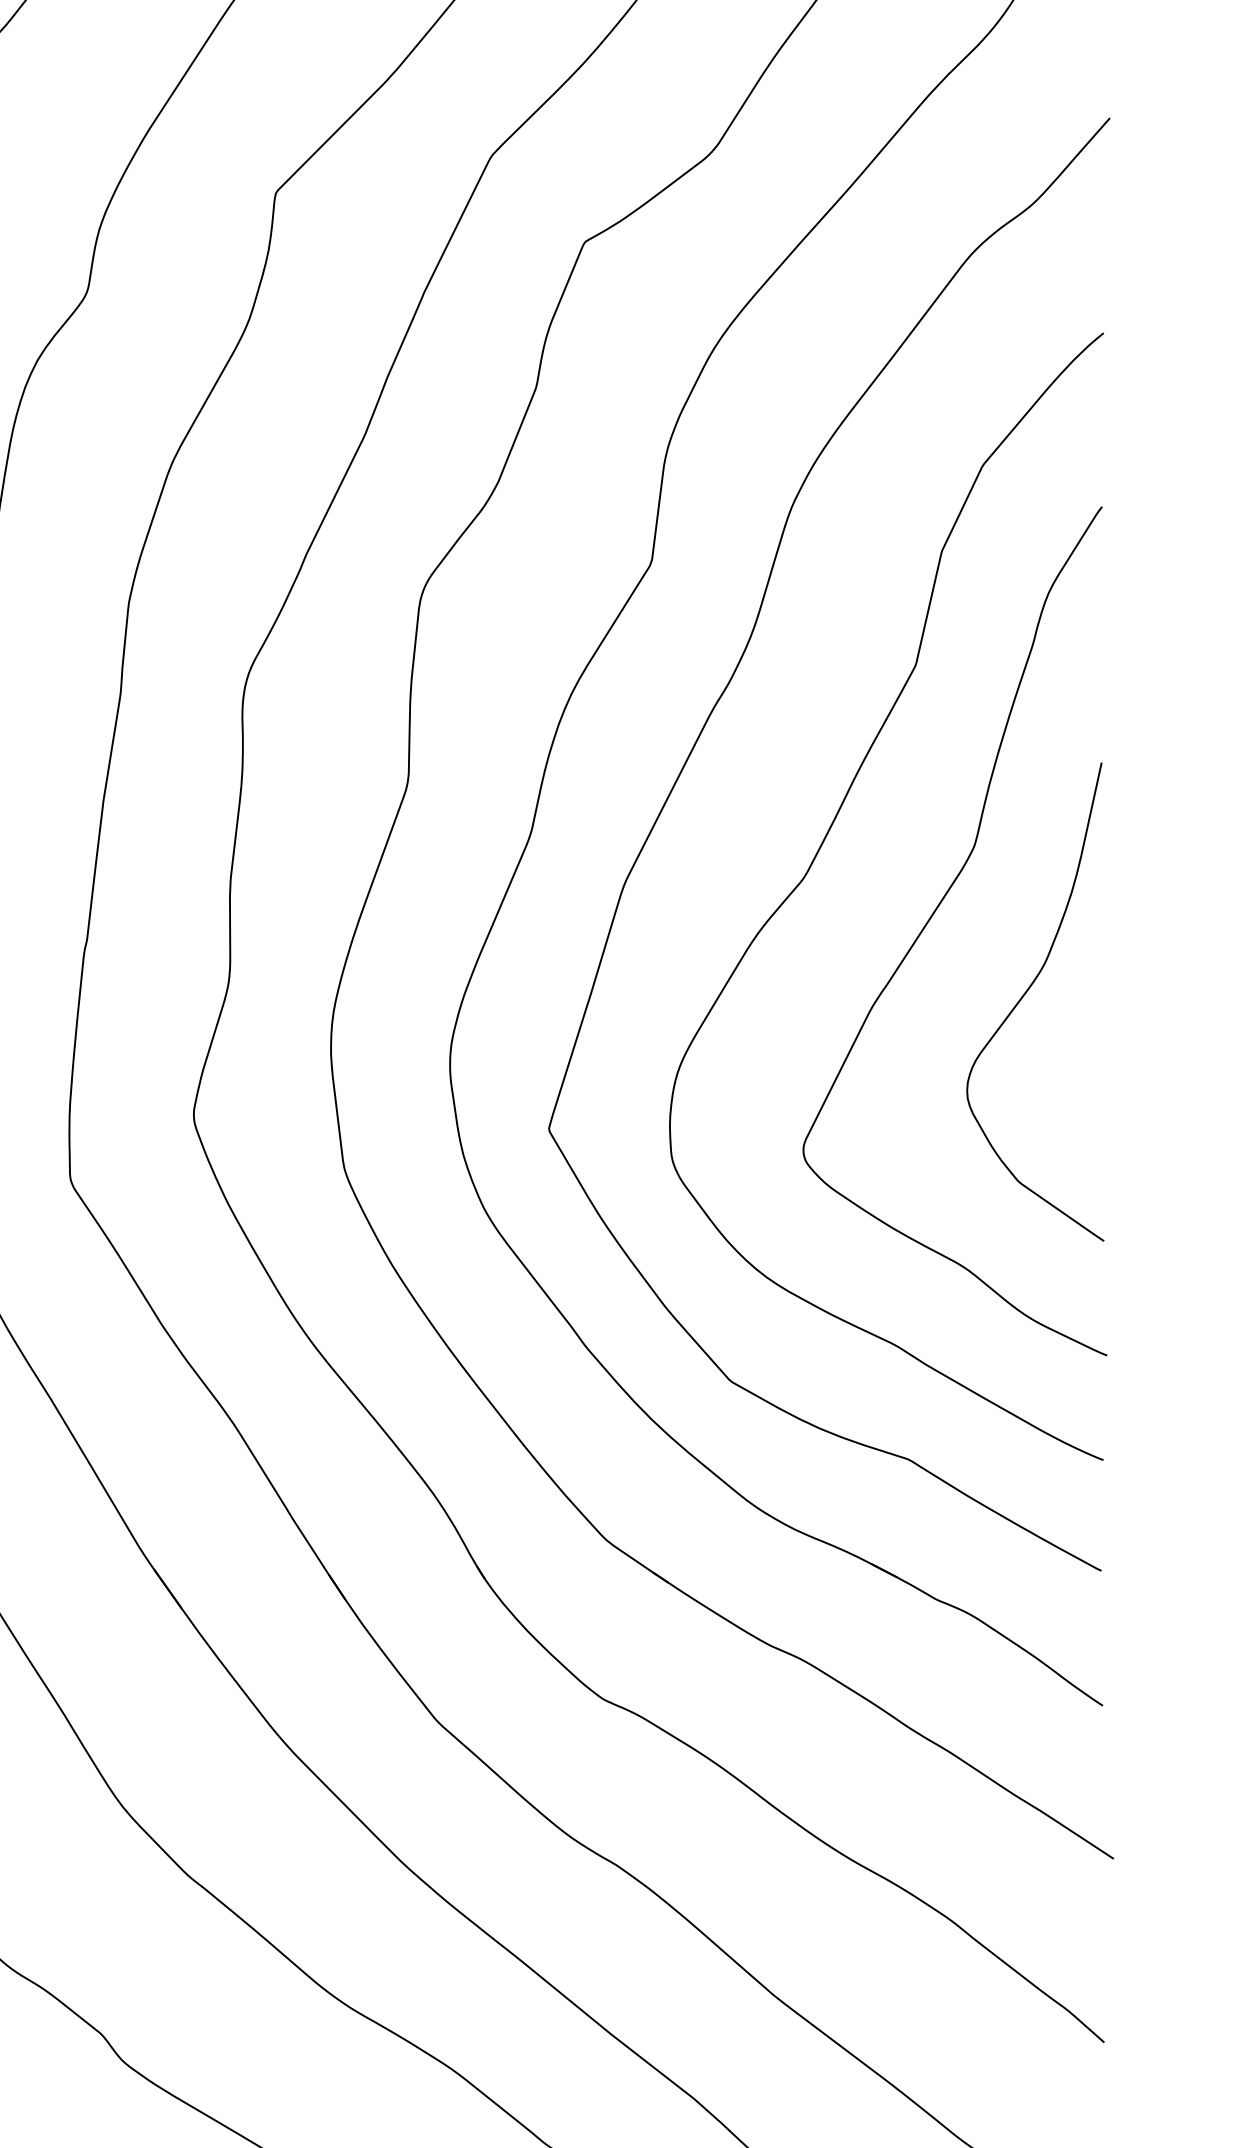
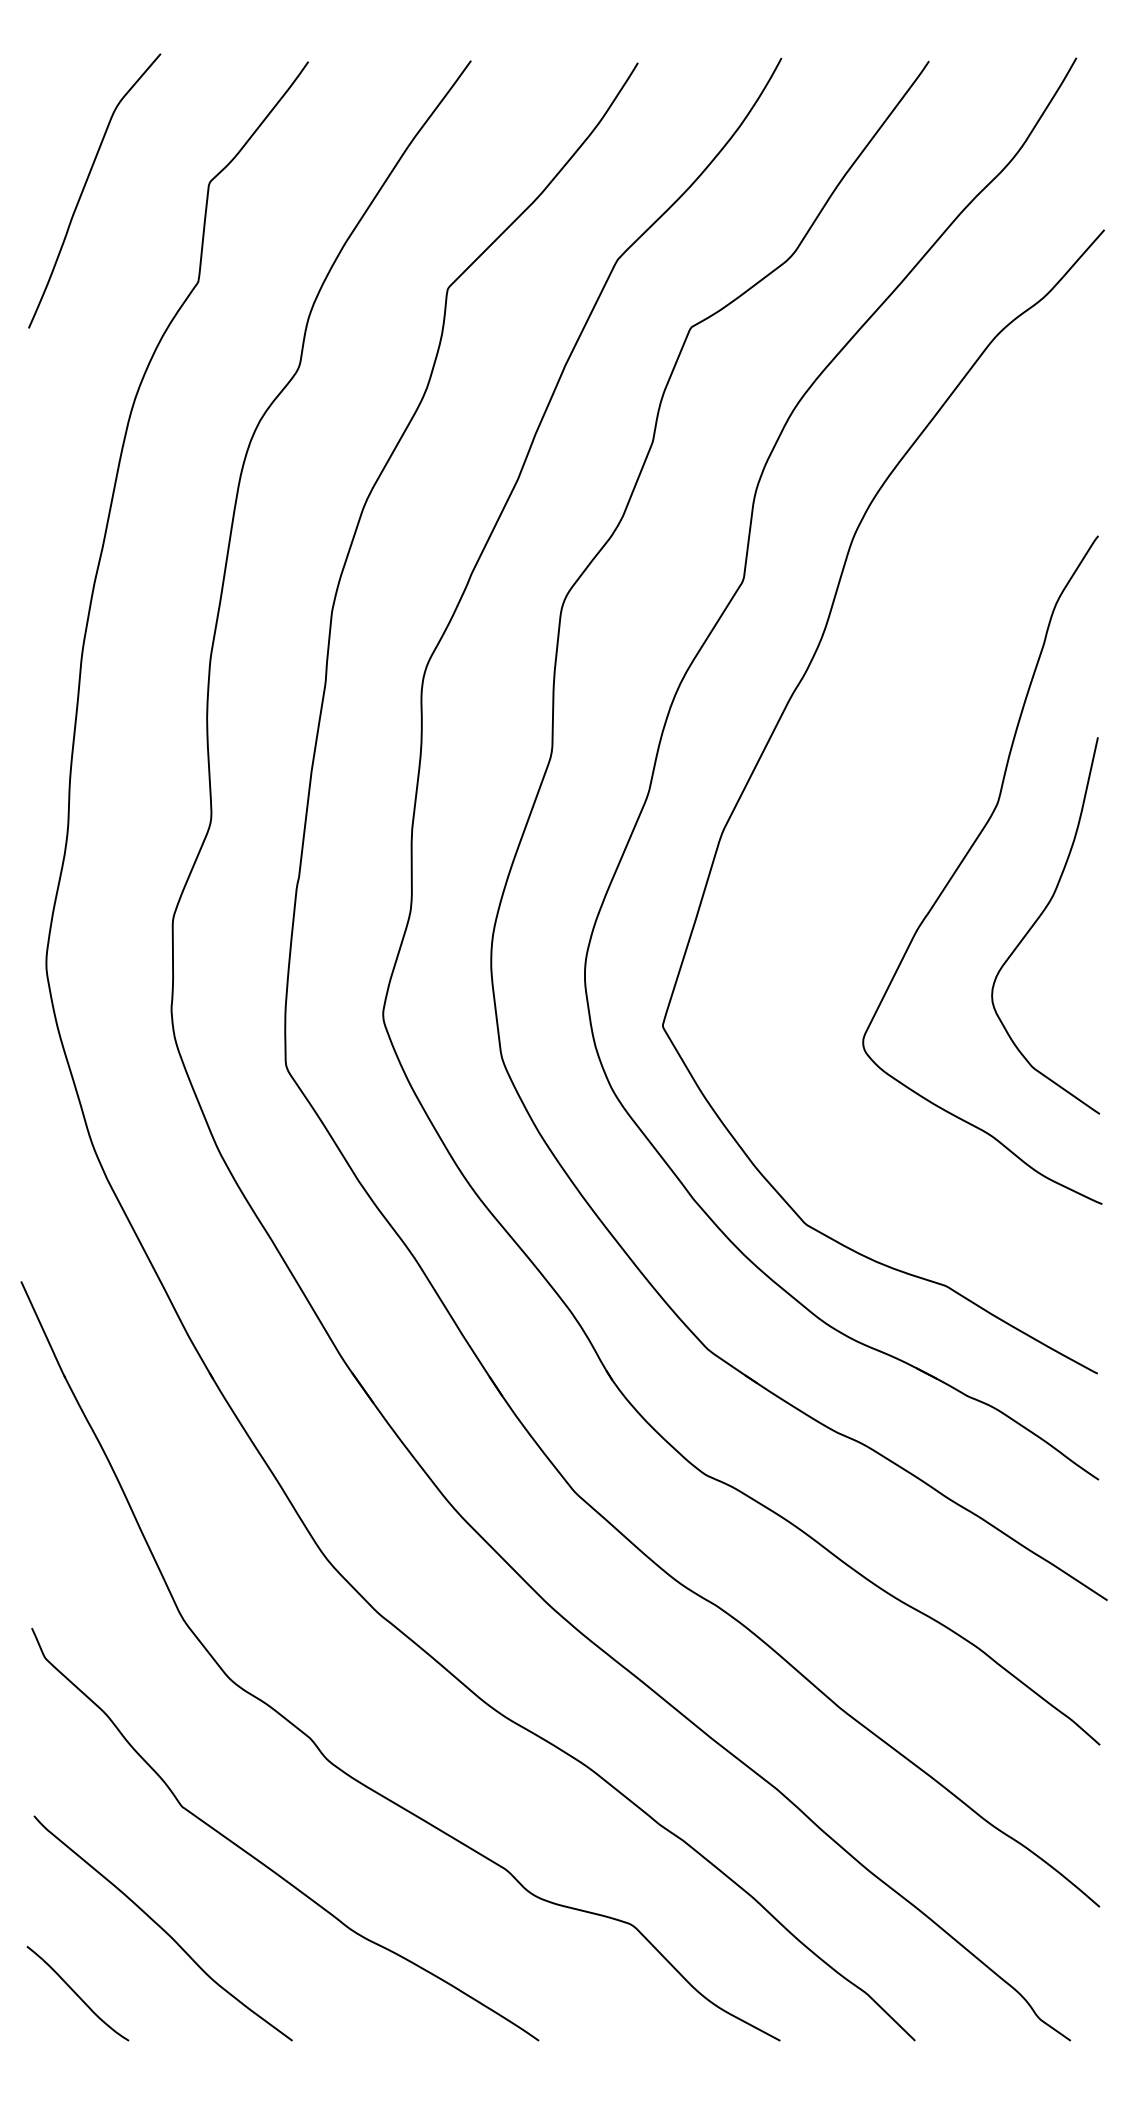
curve: (816, 858) -> (873, 812), removed

